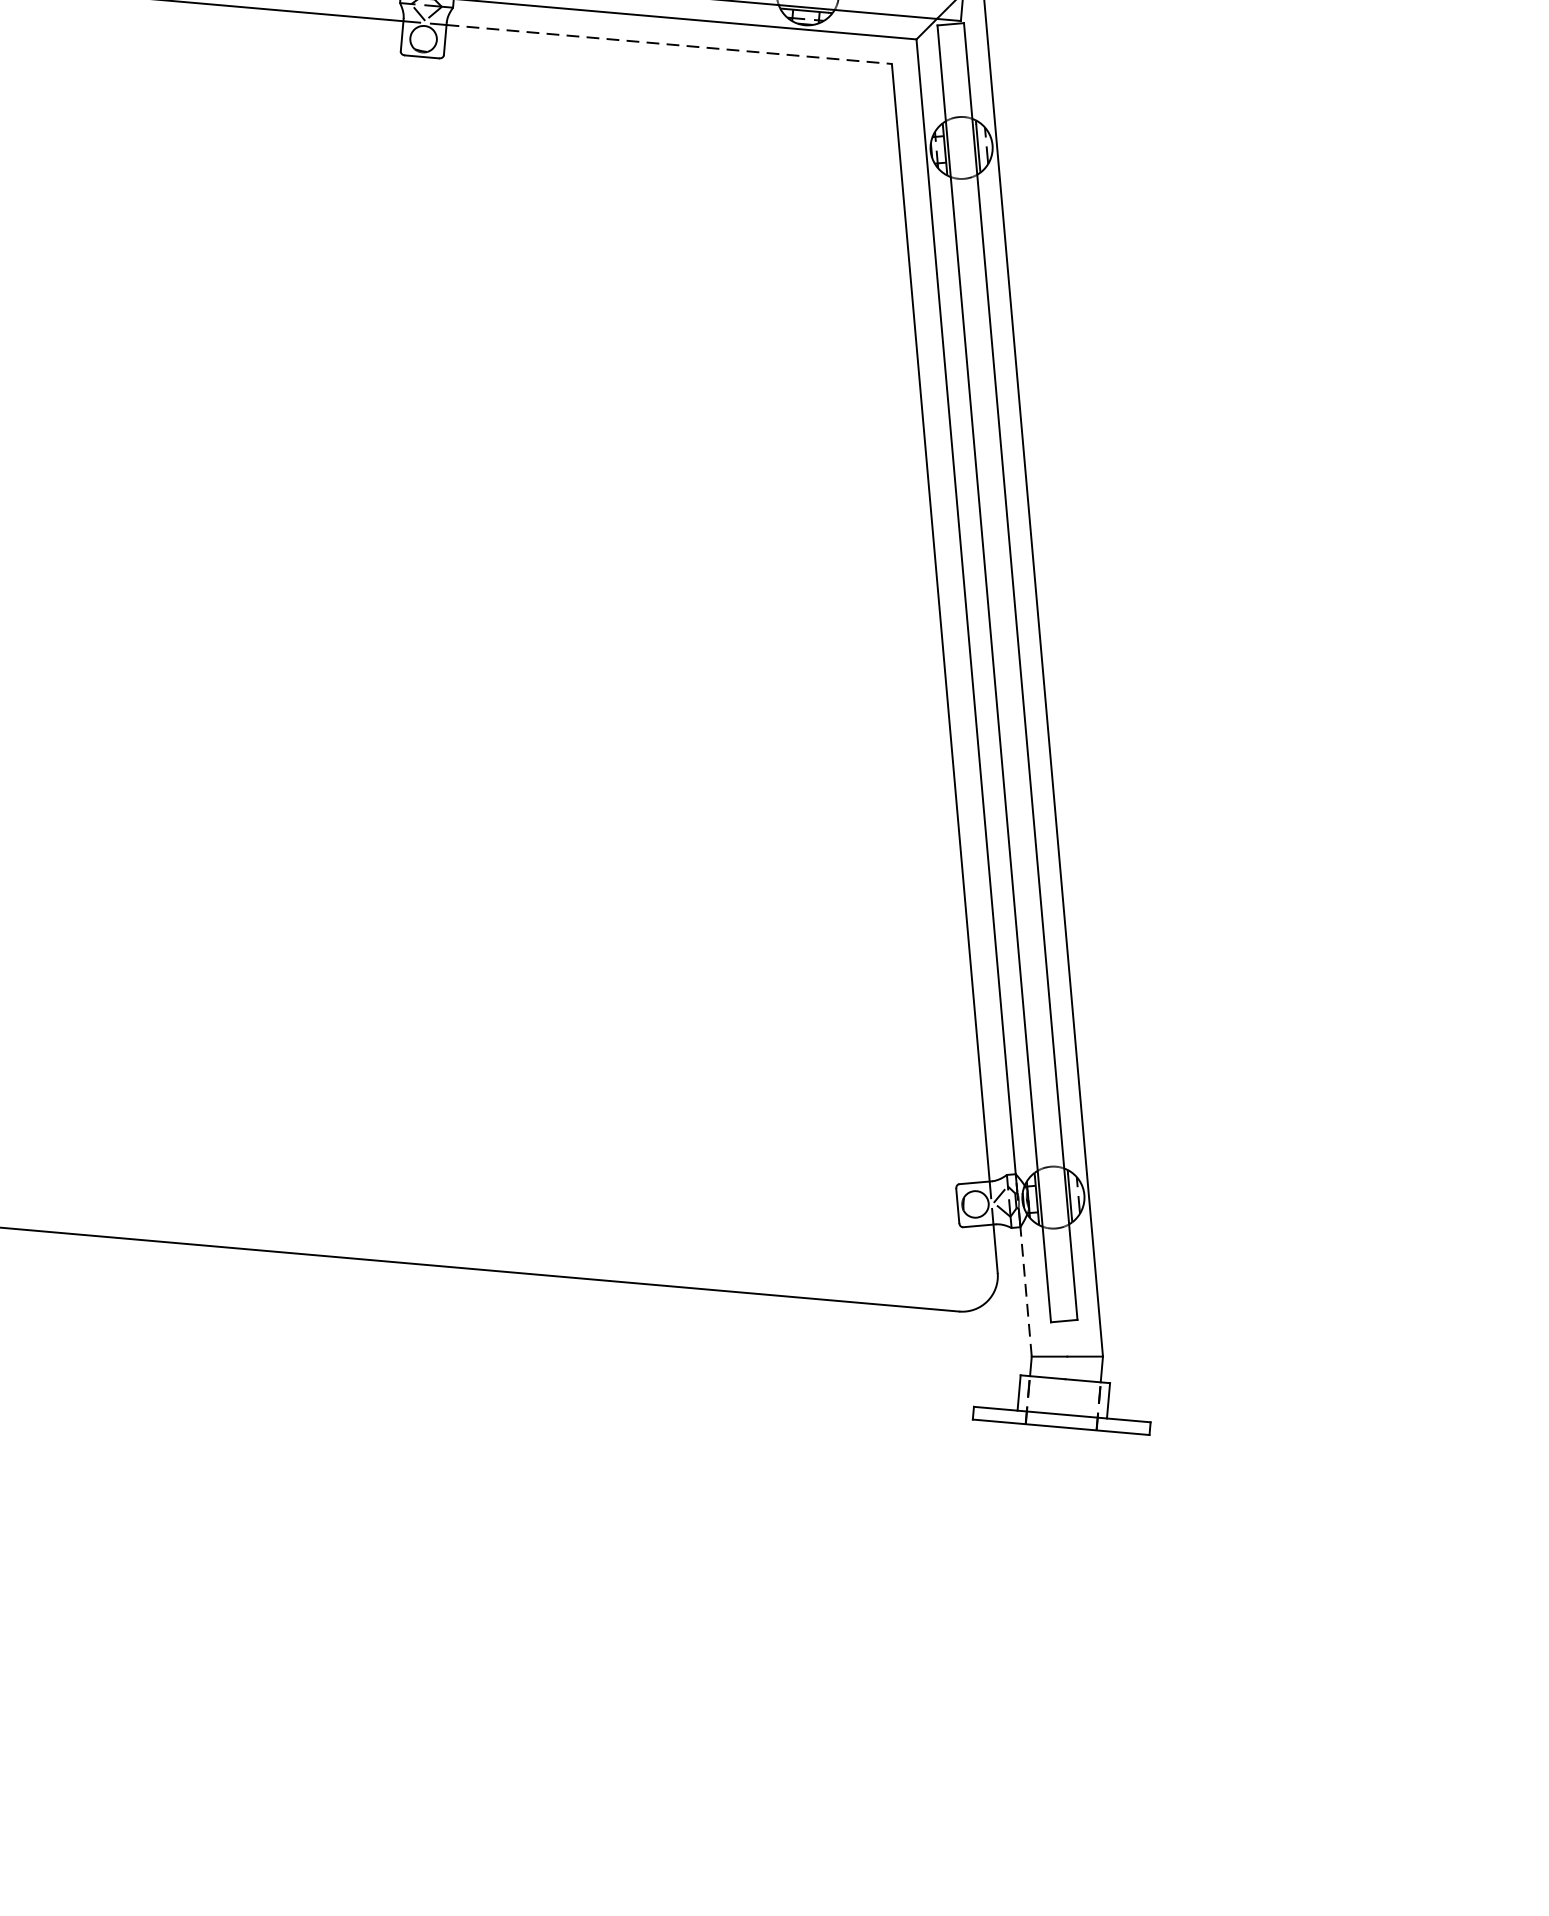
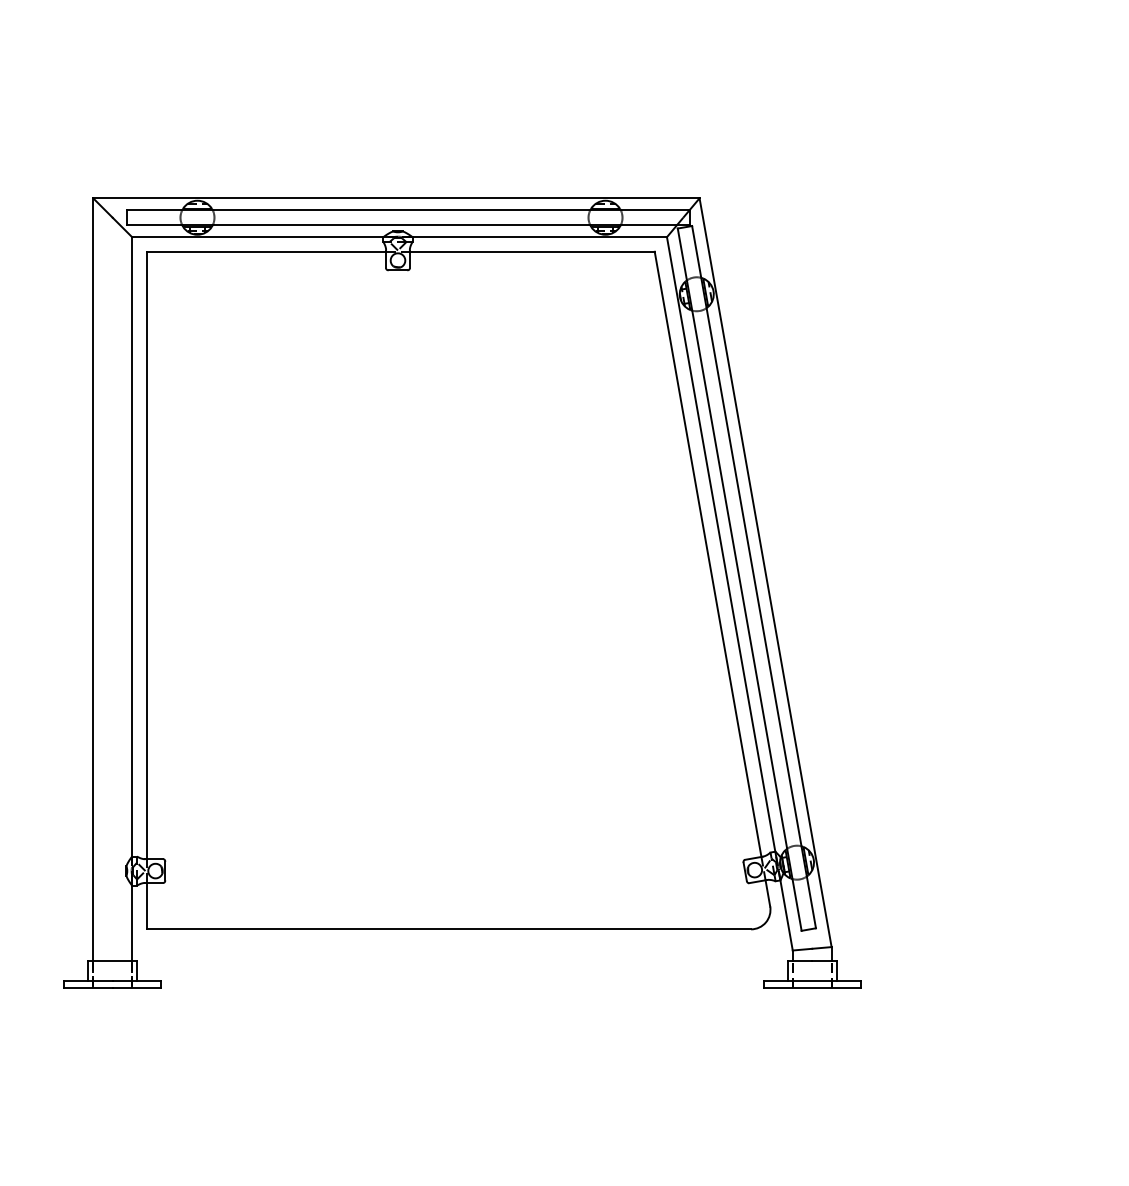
line: (669, 44) -> (532, 251), dashed -> solid
line: (1025, 1291) -> (786, 915), dashed -> solid

